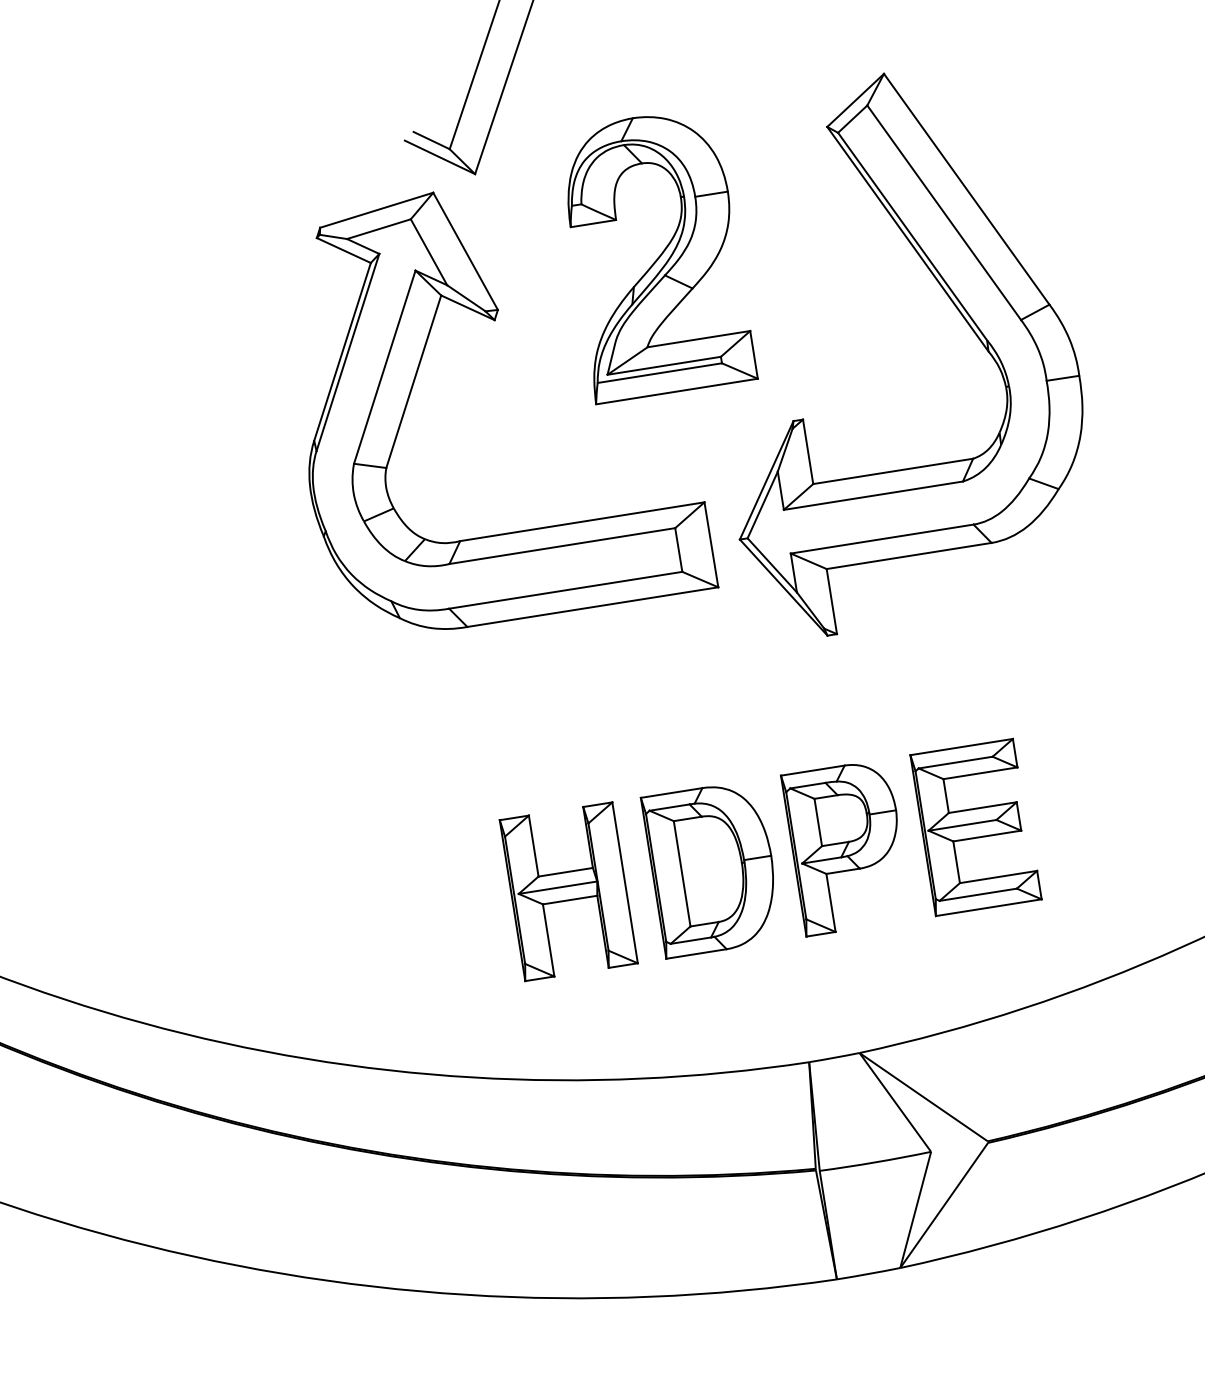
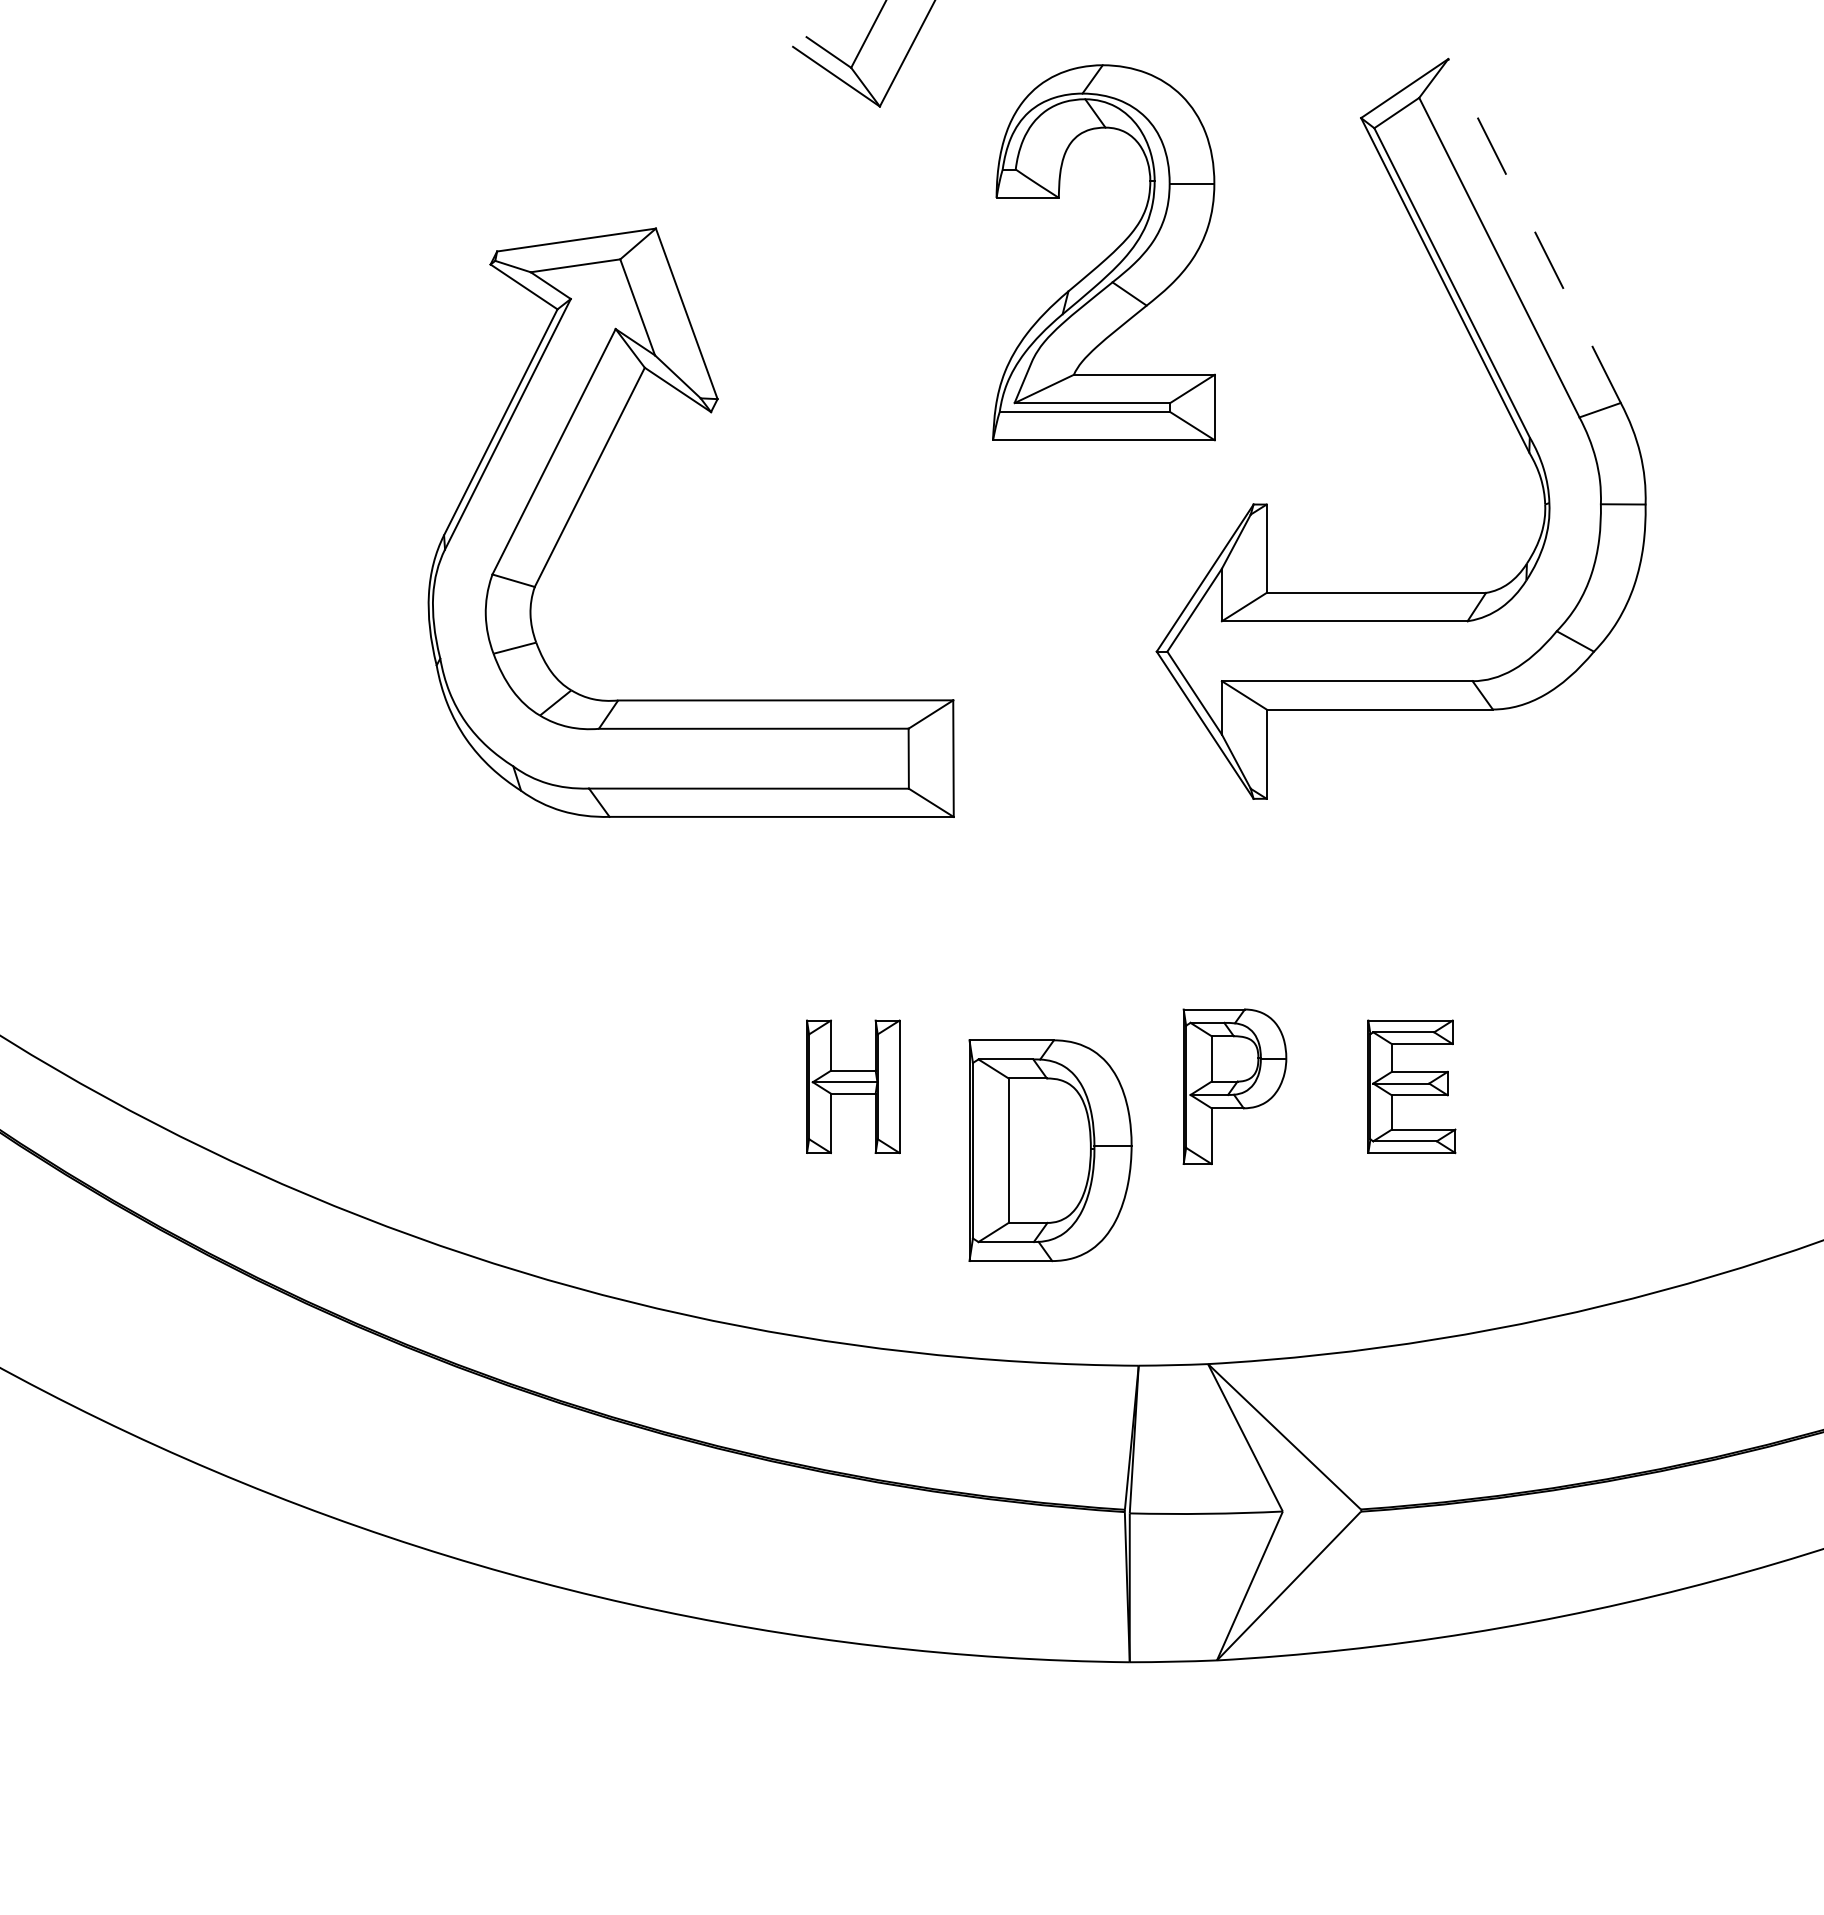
line: (966, 188) -> (1534, 230), solid -> dashed
part: (415, 379) -> (592, 474), moved
part: (975, 827) -> (1411, 1086), size x0.6
part: (846, 847) -> (1234, 1086), size x0.7
part: (712, 868) -> (1050, 1150), moved
part: (569, 891) -> (853, 1086), size x0.6

